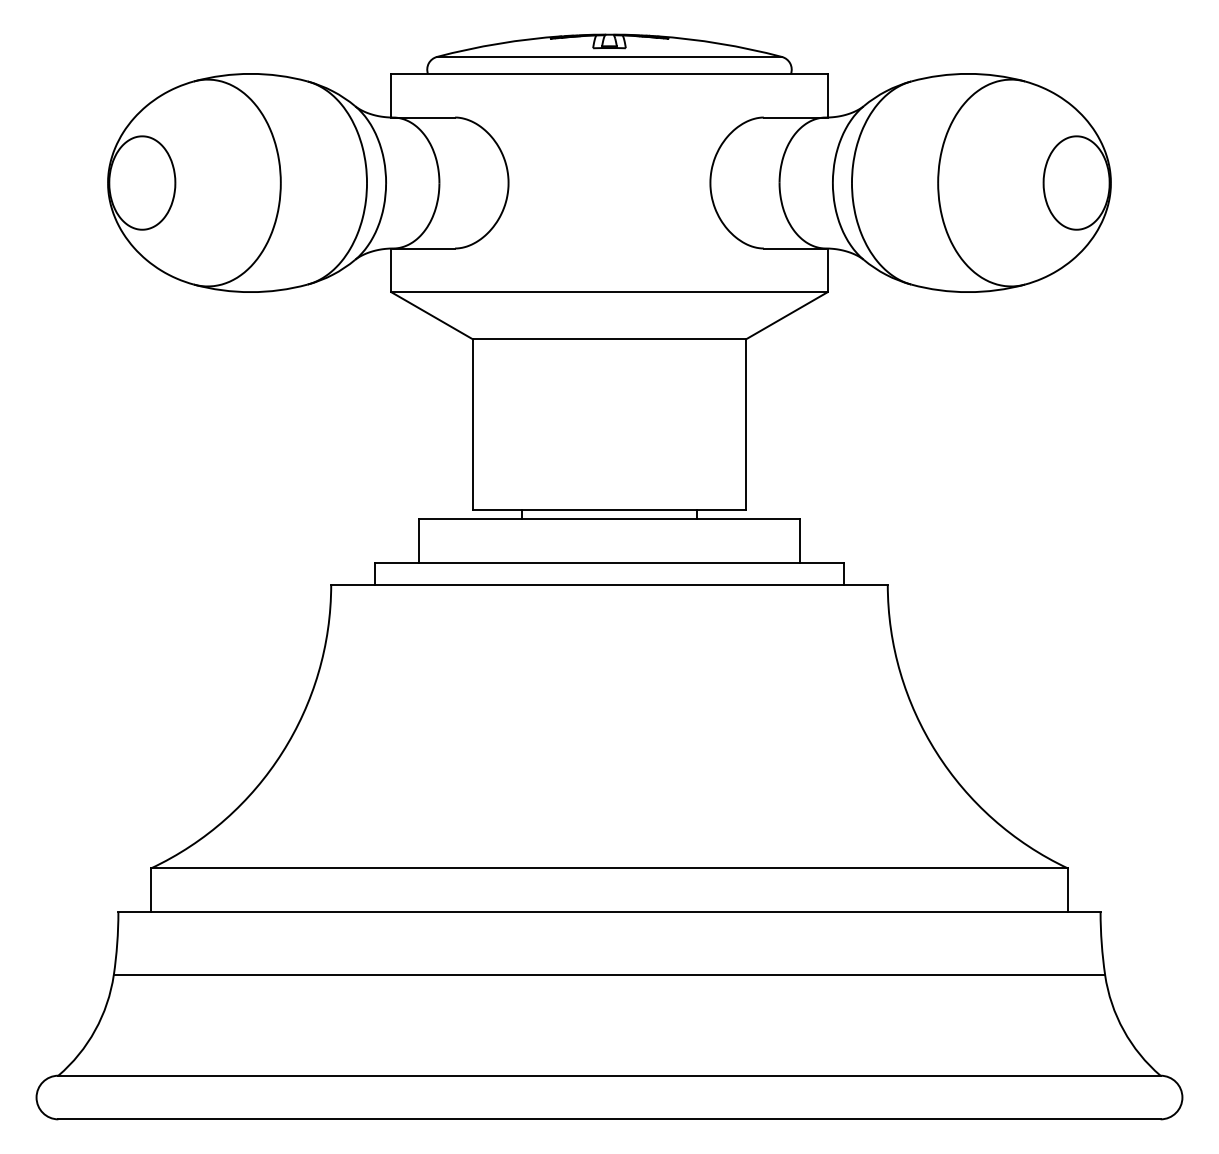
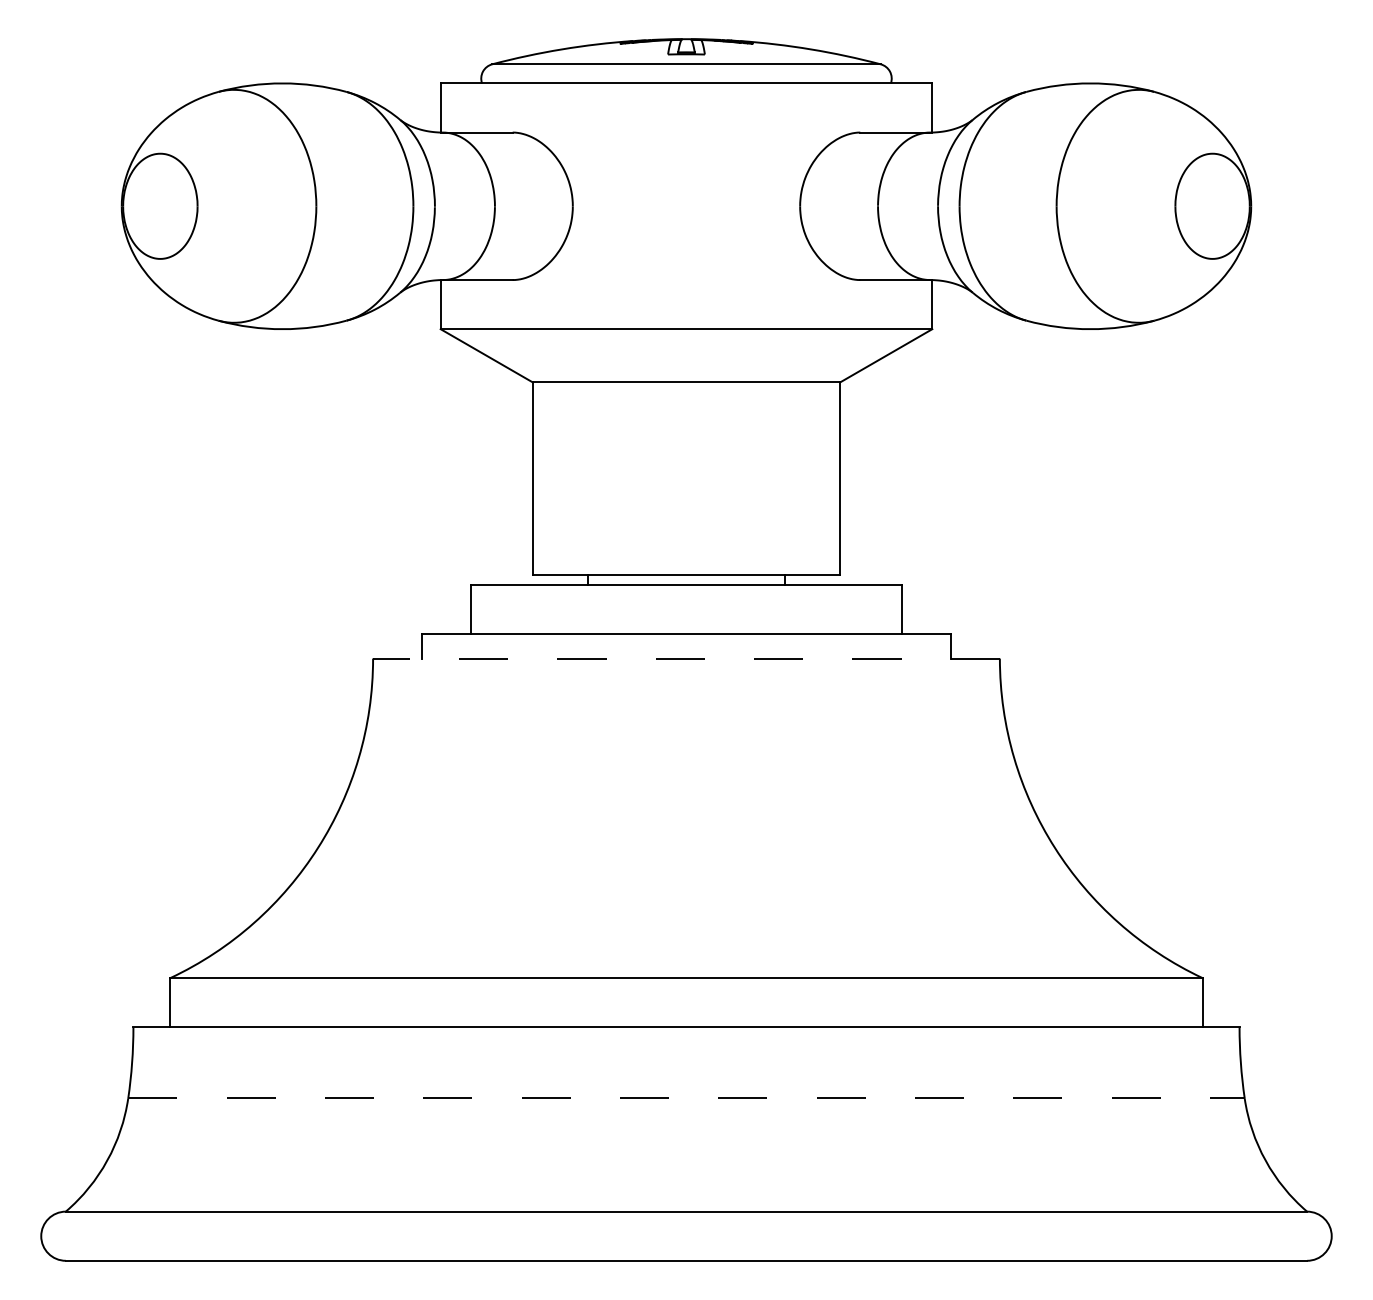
line: (609, 584) -> (686, 658), solid -> dashed
line: (609, 975) -> (686, 1098), solid -> dashed

